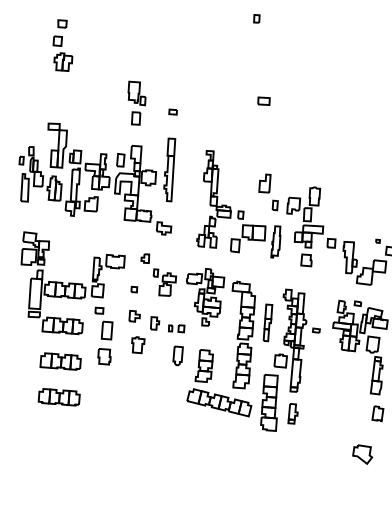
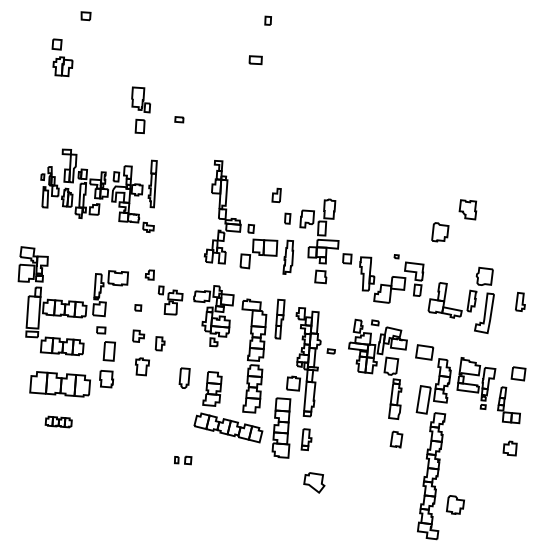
part: (61, 24) -> (85, 16), moved
part: (263, 101) -> (255, 60), moved
part: (96, 178) -> (98, 190), size x0.7
part: (264, 183) -> (276, 195), size x0.7
part: (267, 322) -> (279, 318), moved
part: (177, 328) -> (183, 460), moved
part: (60, 360) -> (59, 383), size x1.4
part: (59, 396) -> (58, 421), size x0.6
part: (362, 454) -> (314, 482), moved

